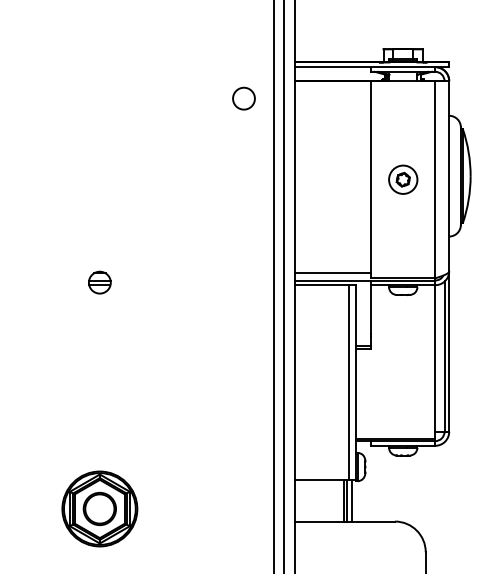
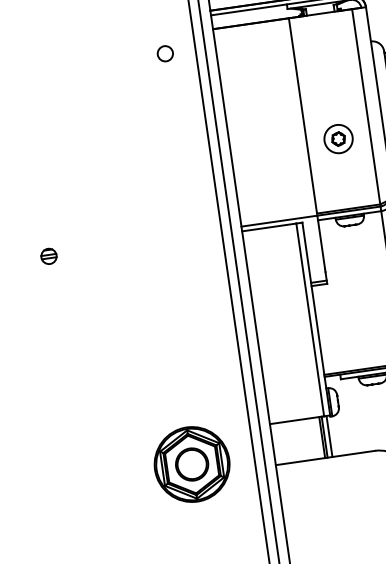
circle: (243, 98) -> (164, 53), size x0.7
part: (403, 179) -> (338, 138), moved
line: (332, 273) -> (277, 214), removed
part: (99, 282) -> (48, 256), size x0.7
part: (99, 508) -> (191, 464), moved

